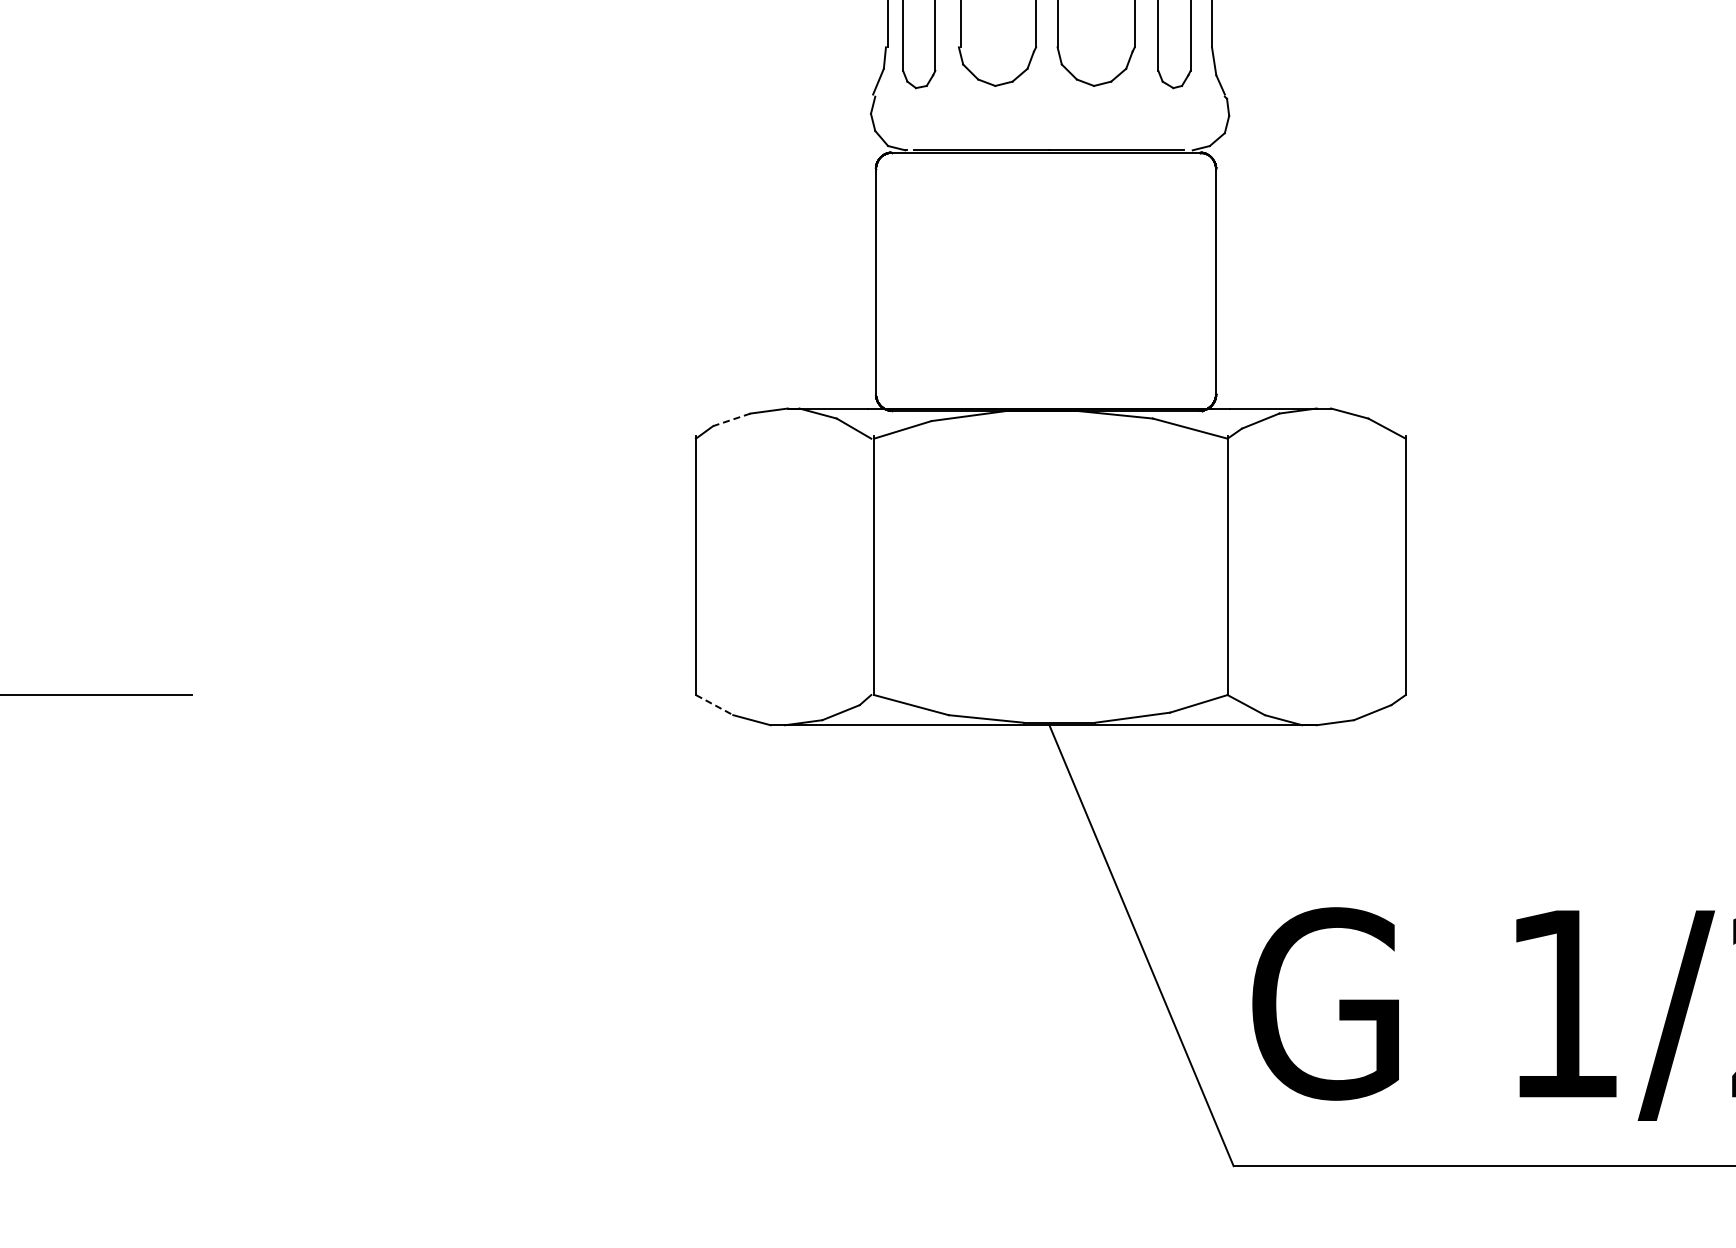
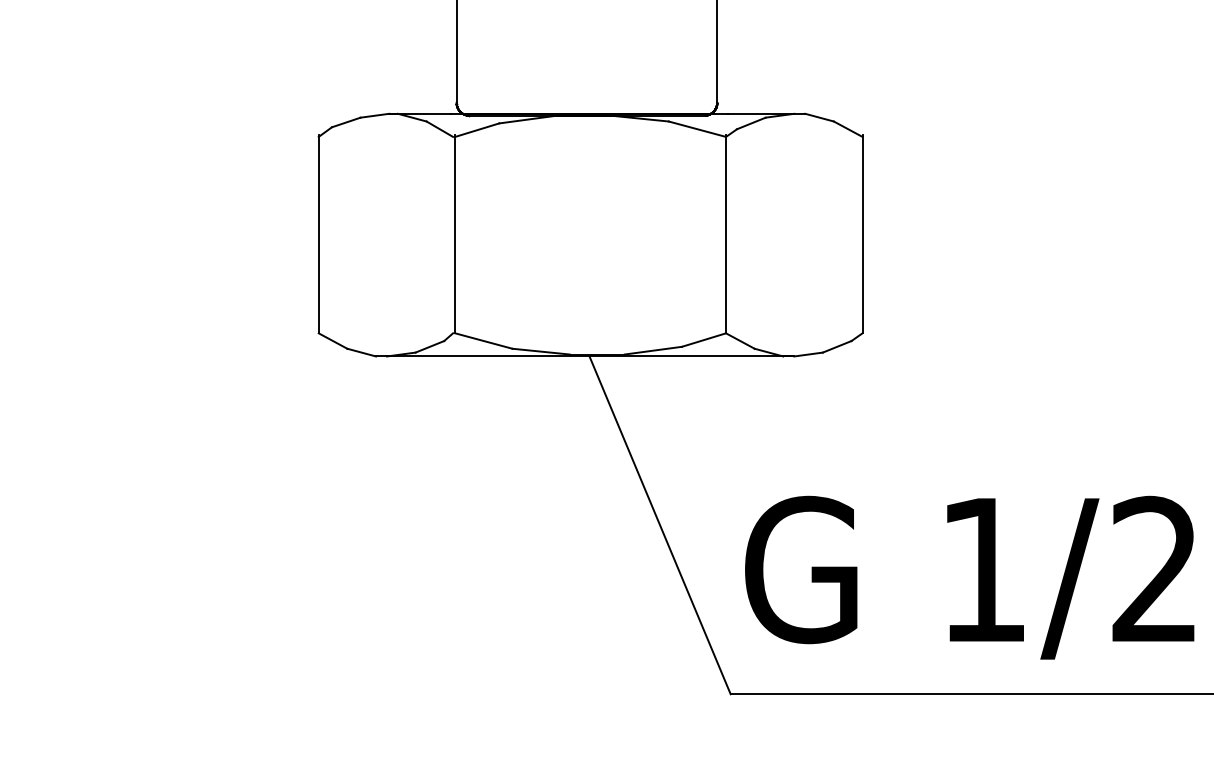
line: (731, 419) -> (345, 122), dashed -> solid
line: (715, 705) -> (333, 341), dashed -> solid

